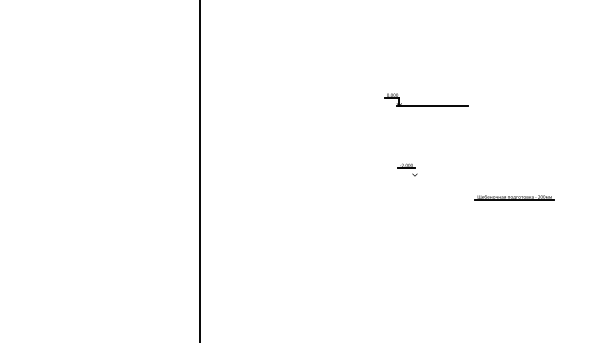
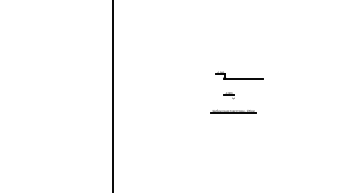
part: (425, 100) -> (239, 75), moved
line: (514, 198) -> (233, 111), moved

